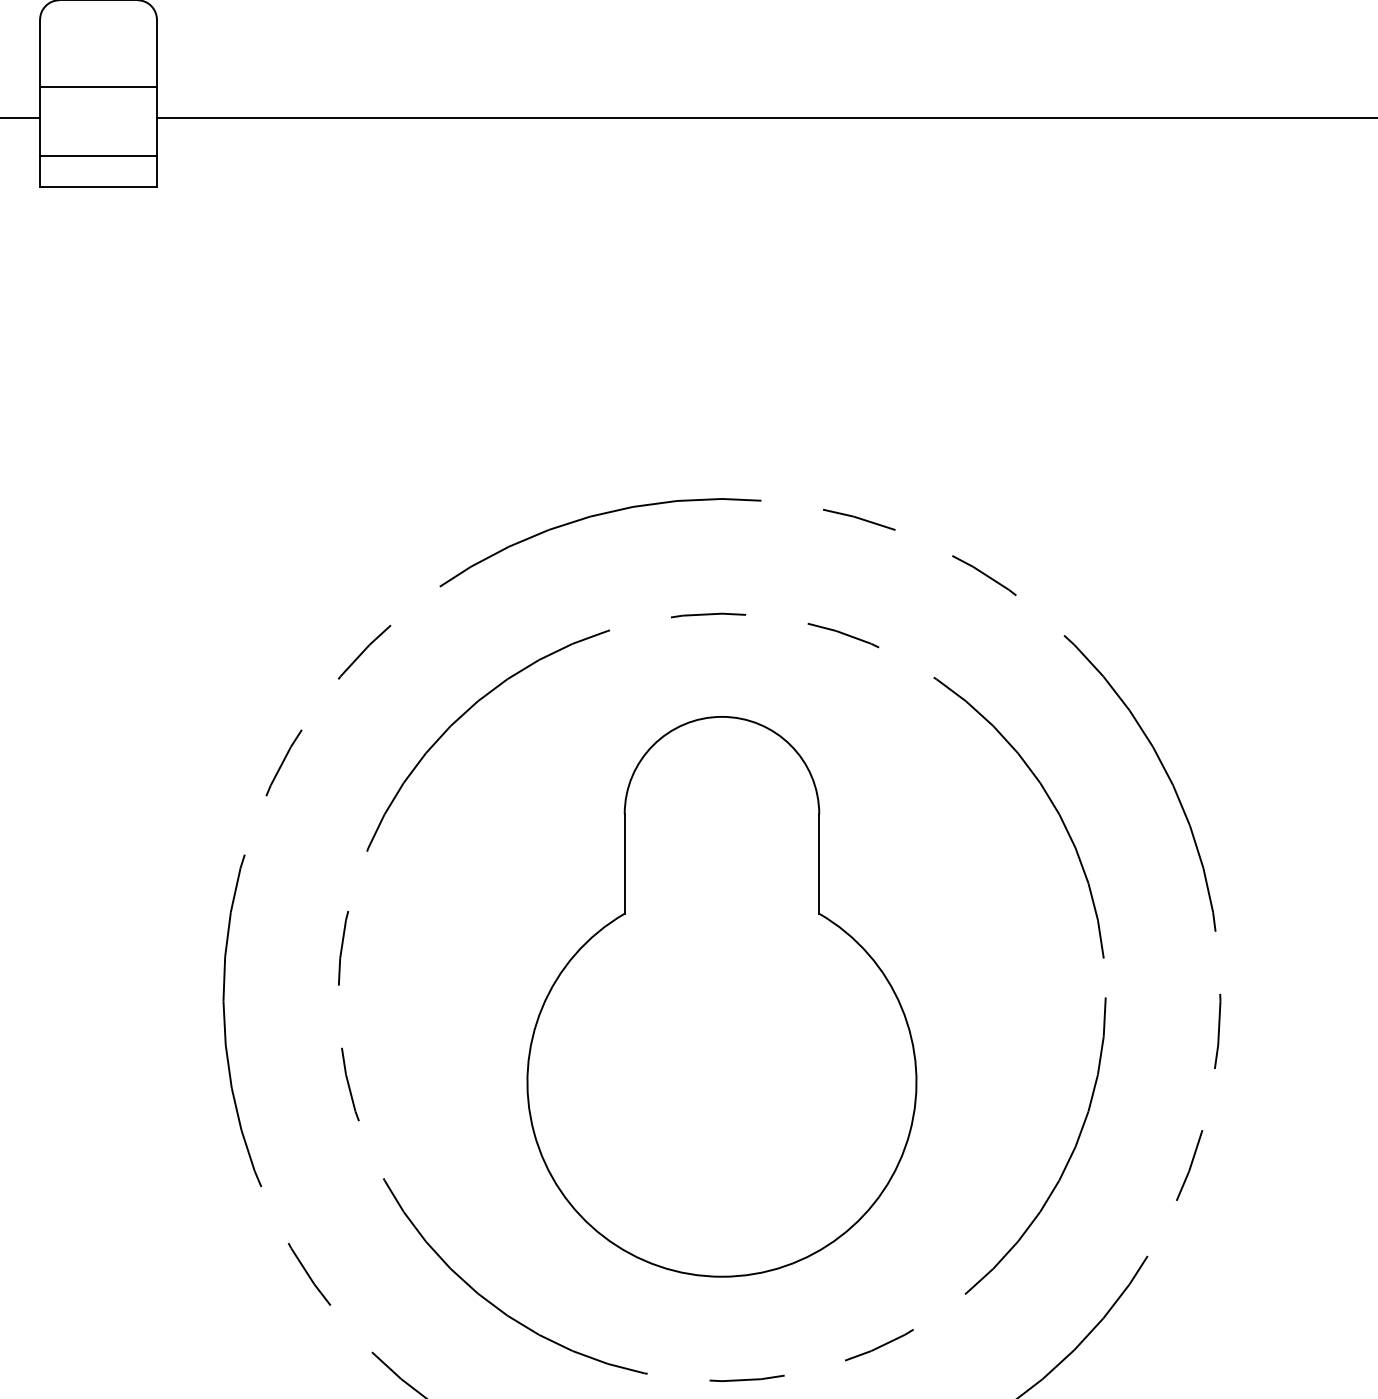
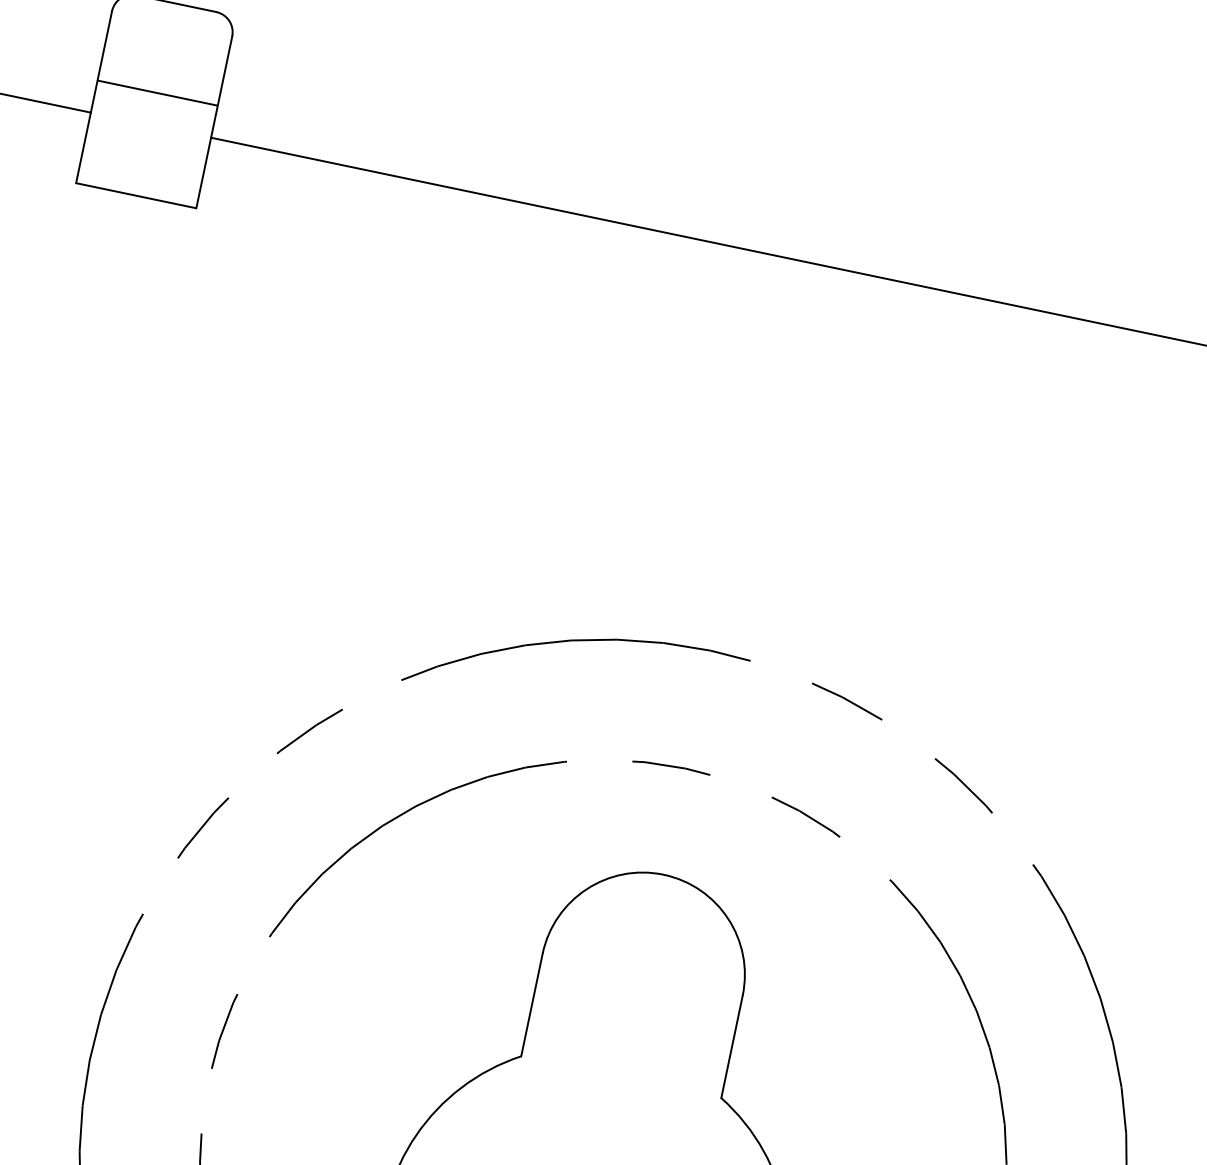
line: (98, 155) -> (142, 163), removed

